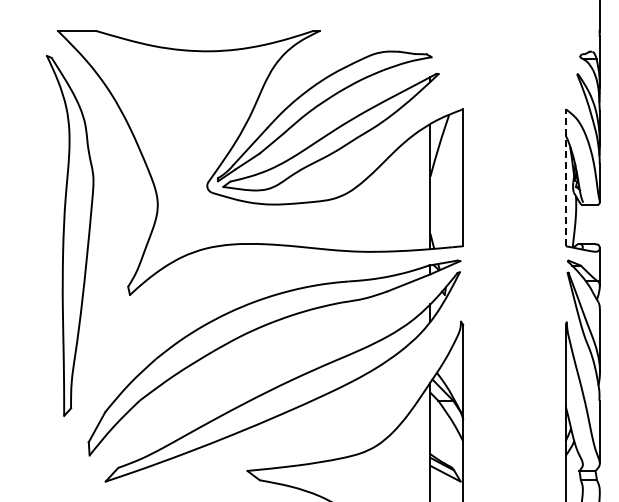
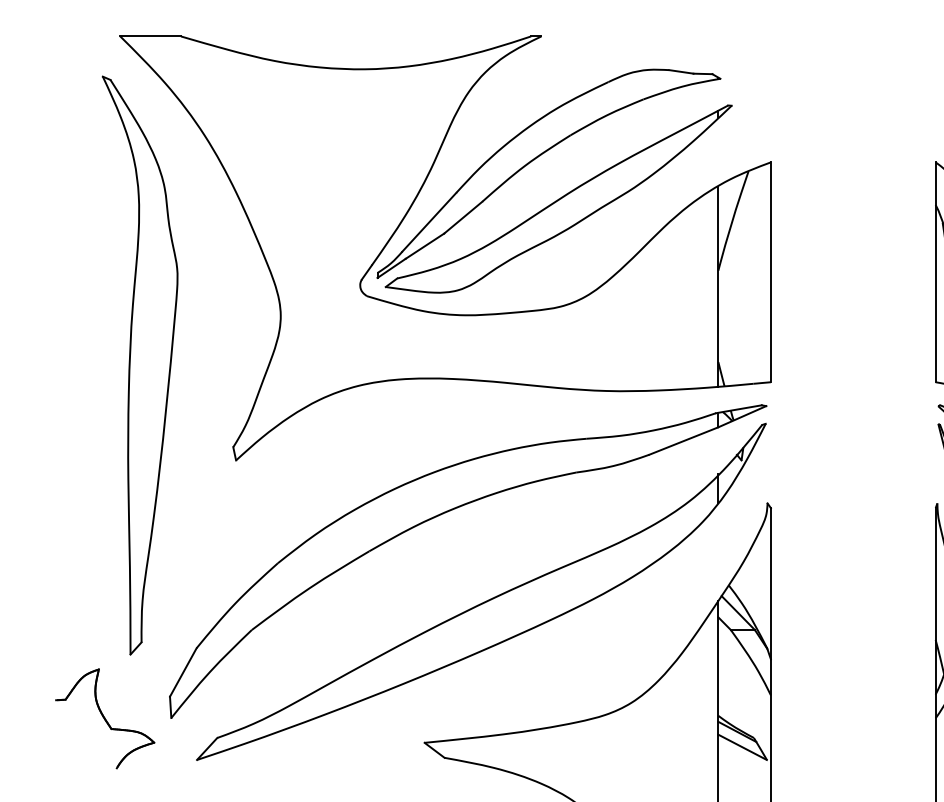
line: (565, 177) -> (935, 271), dashed -> solid
part: (47, 455) -> (103, 718), added

